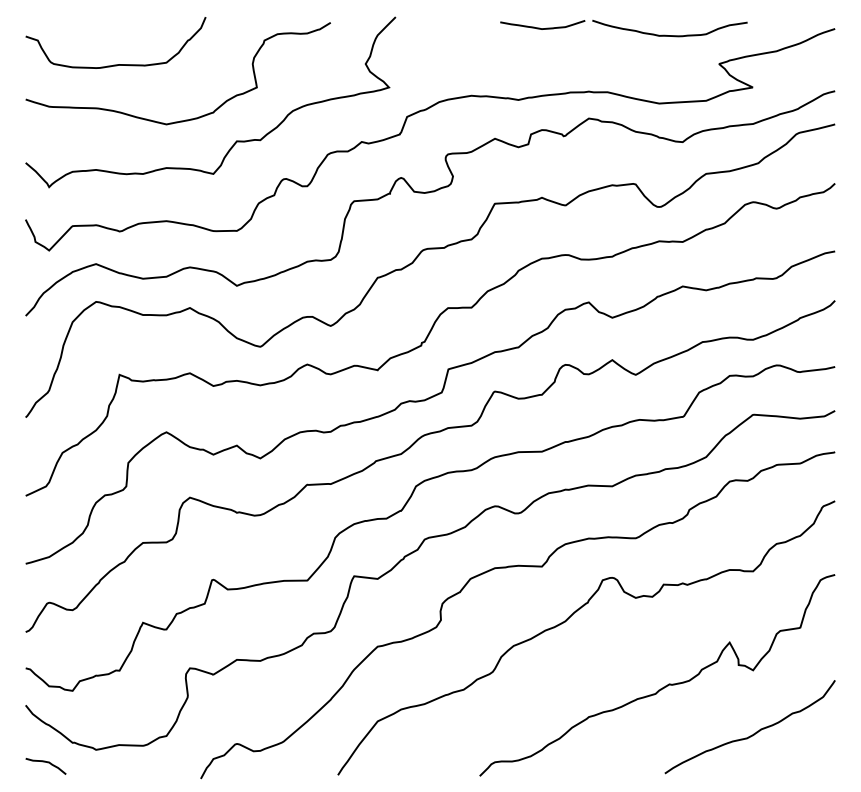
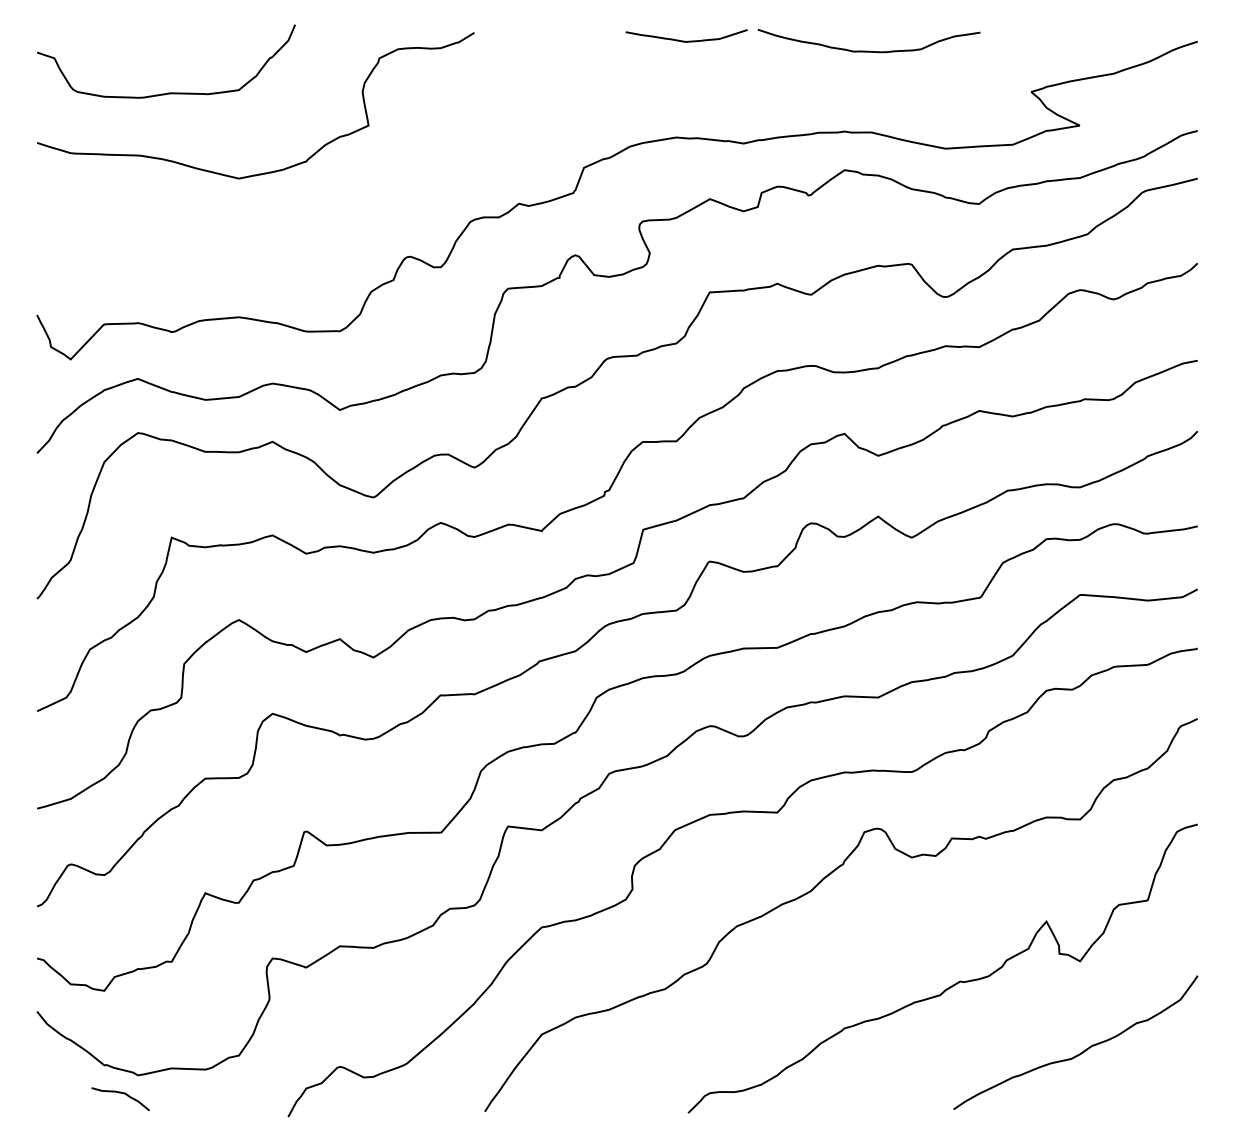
part: (623, 28) -> (802, 41), moved
curve: (236, 140) -> (339, 201), removed
curve: (47, 763) -> (122, 1094), moved

